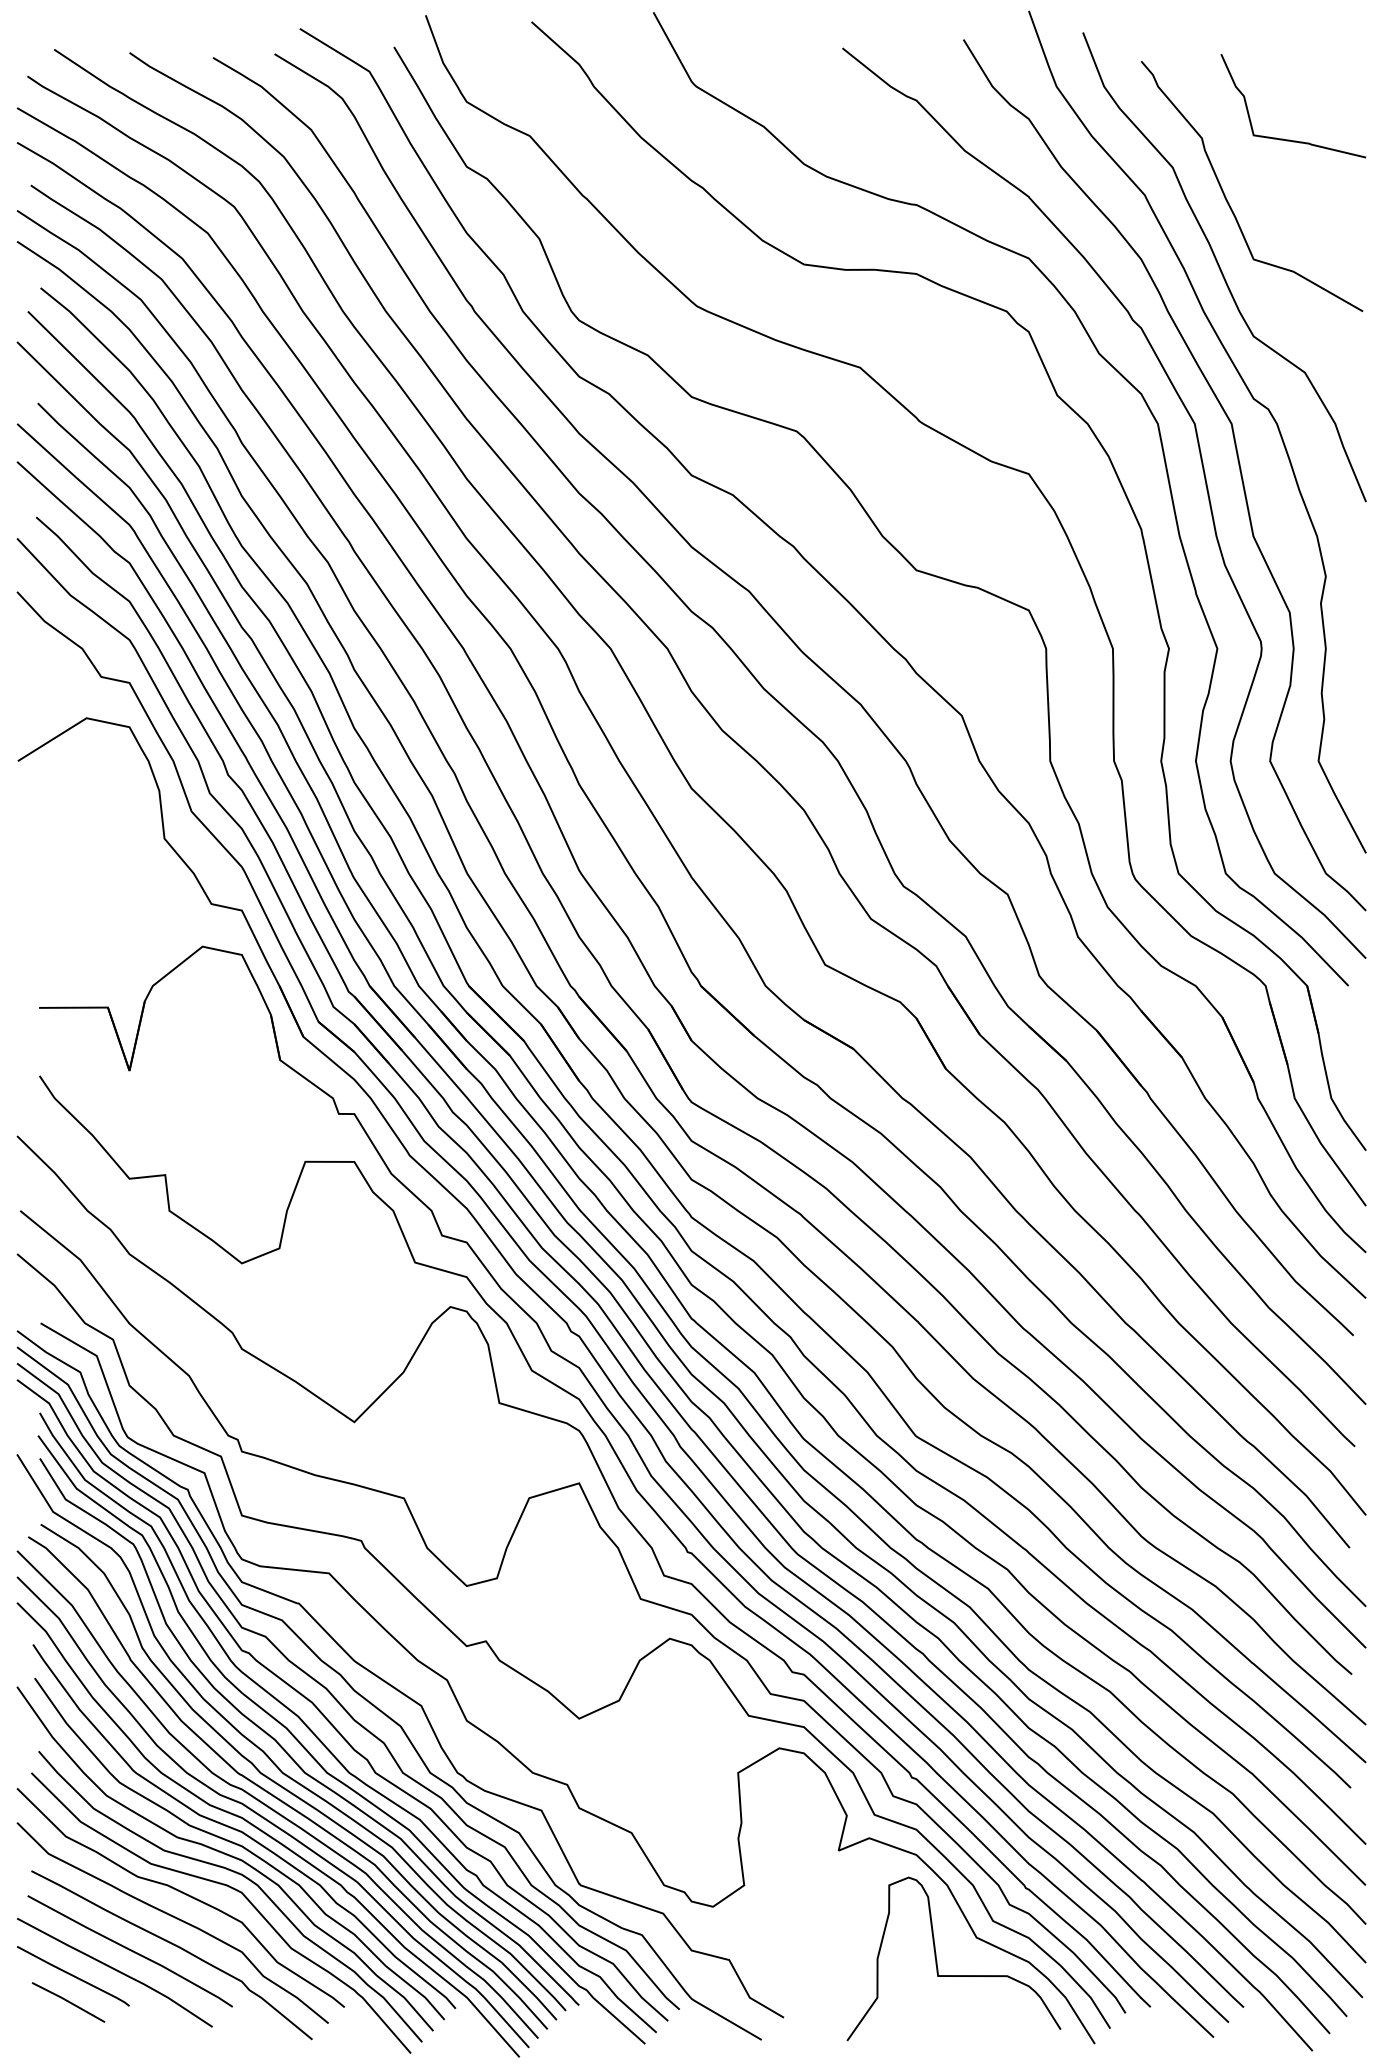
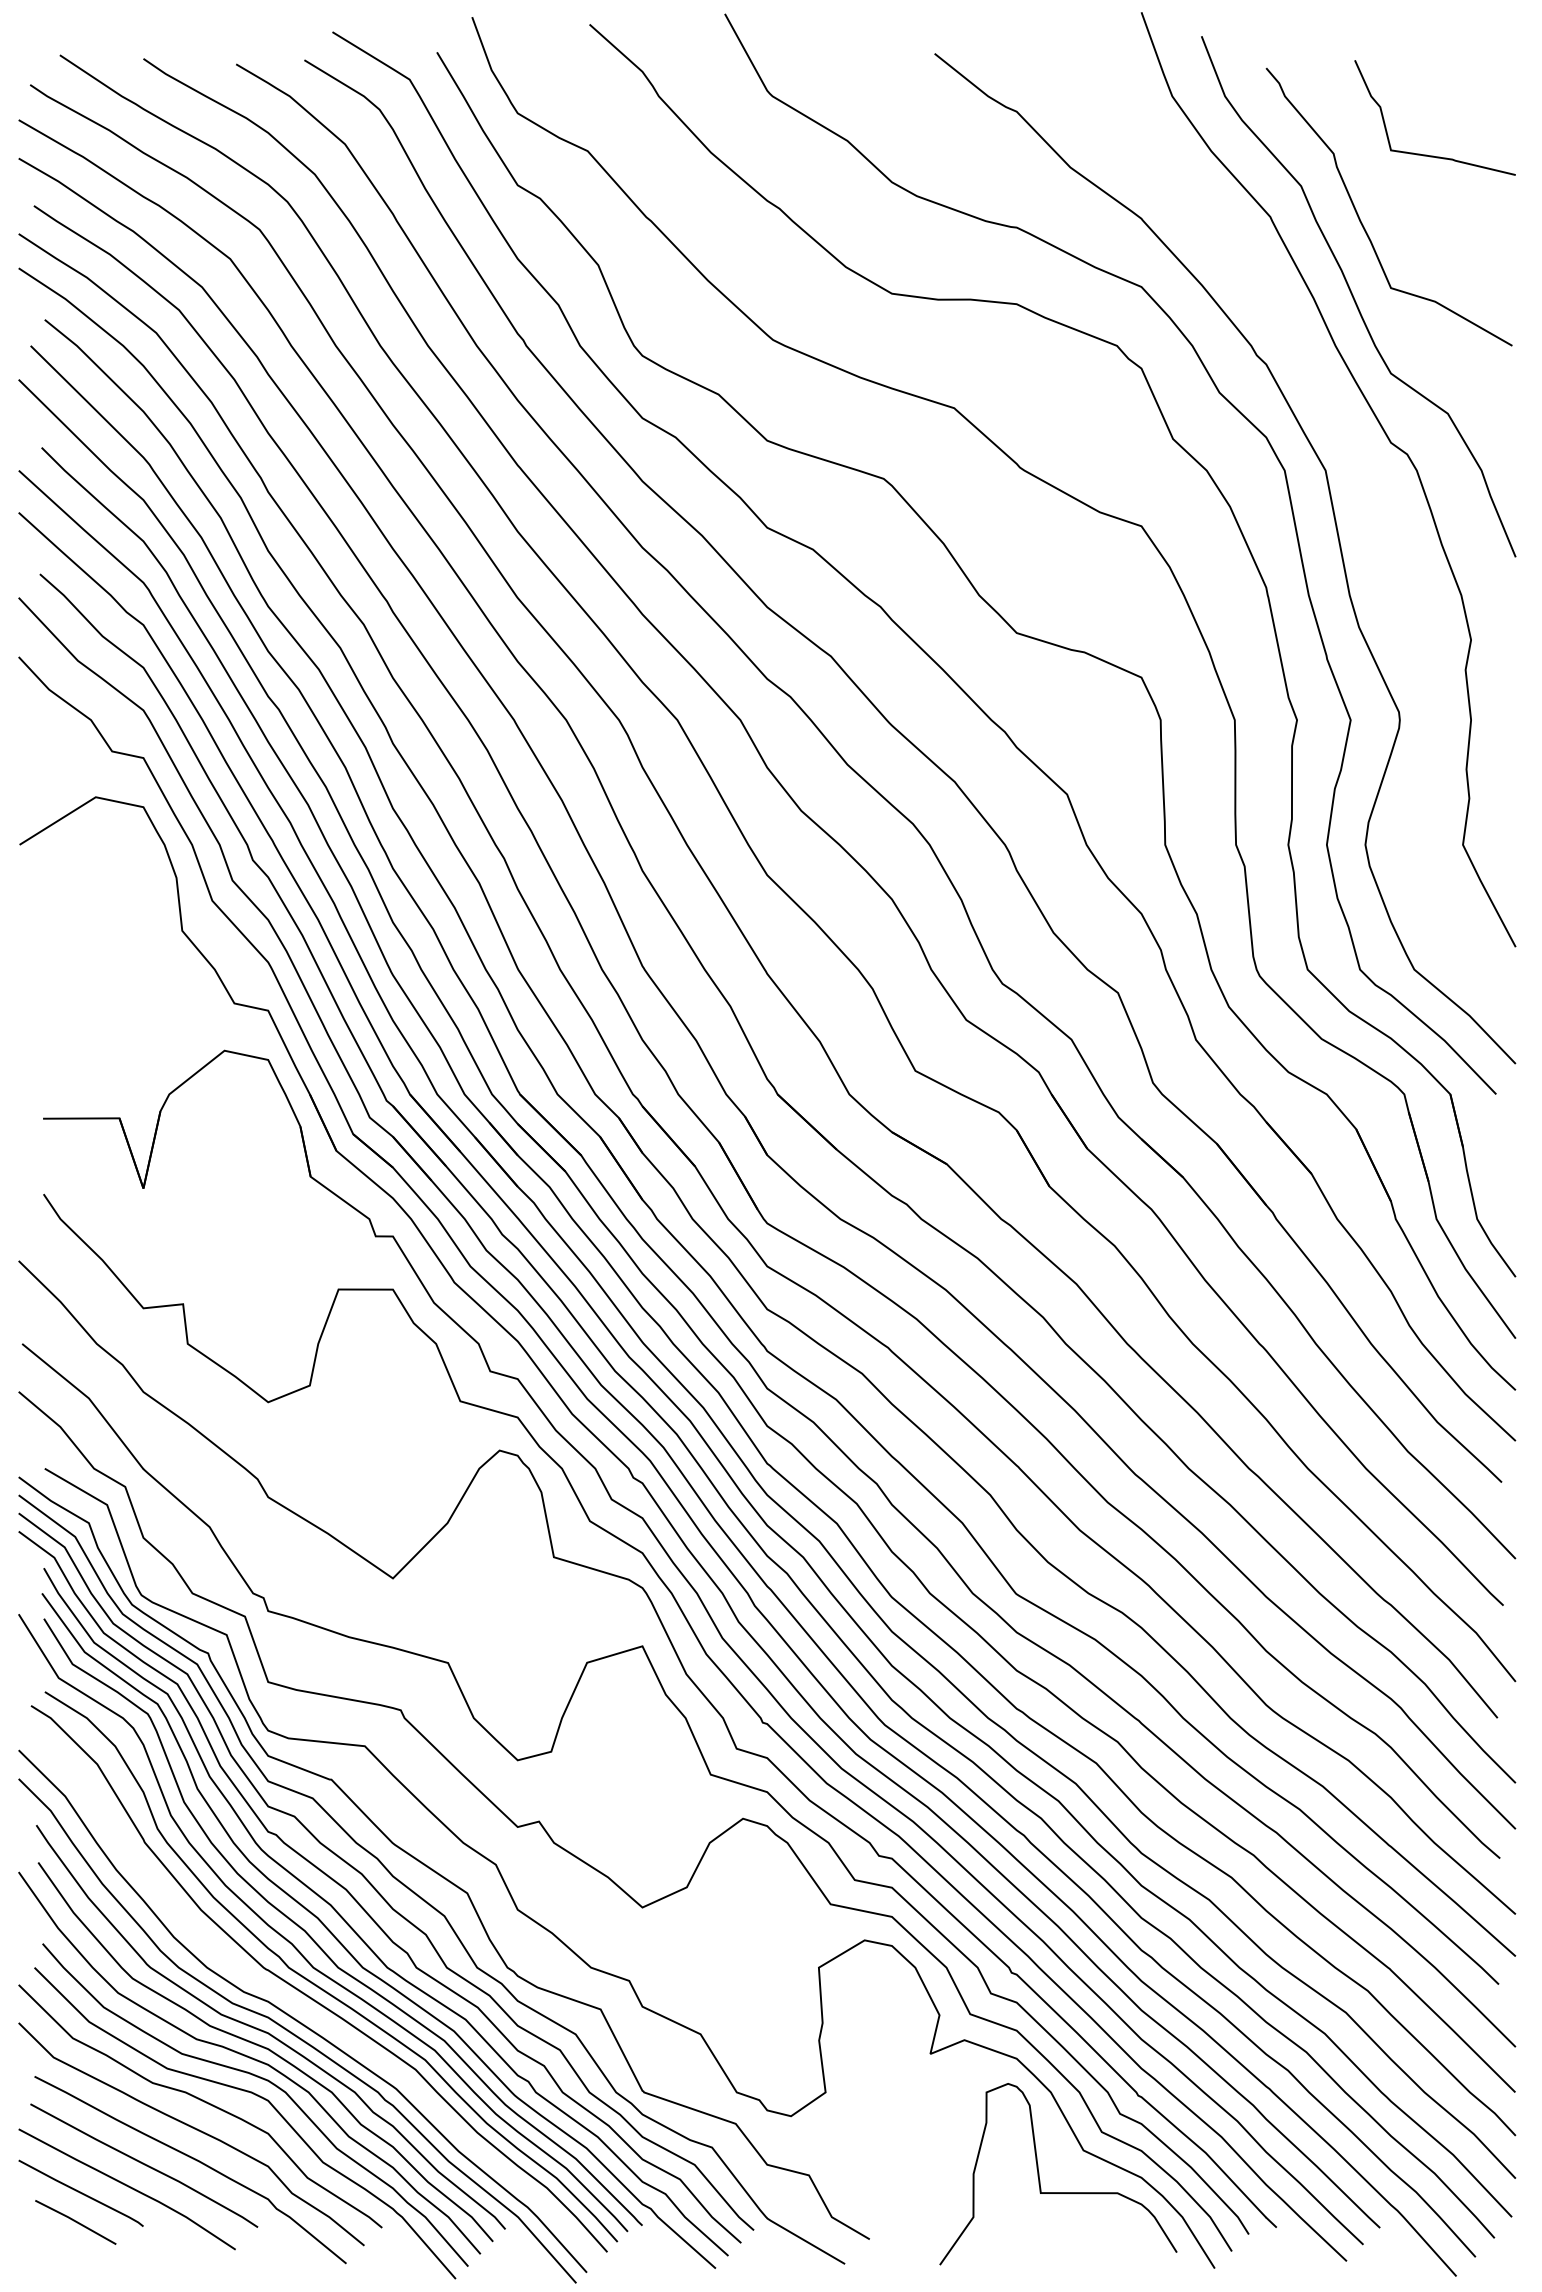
curve: (1237, 462) -> (1373, 513), removed
curve: (269, 1806) -> (298, 2004), removed

